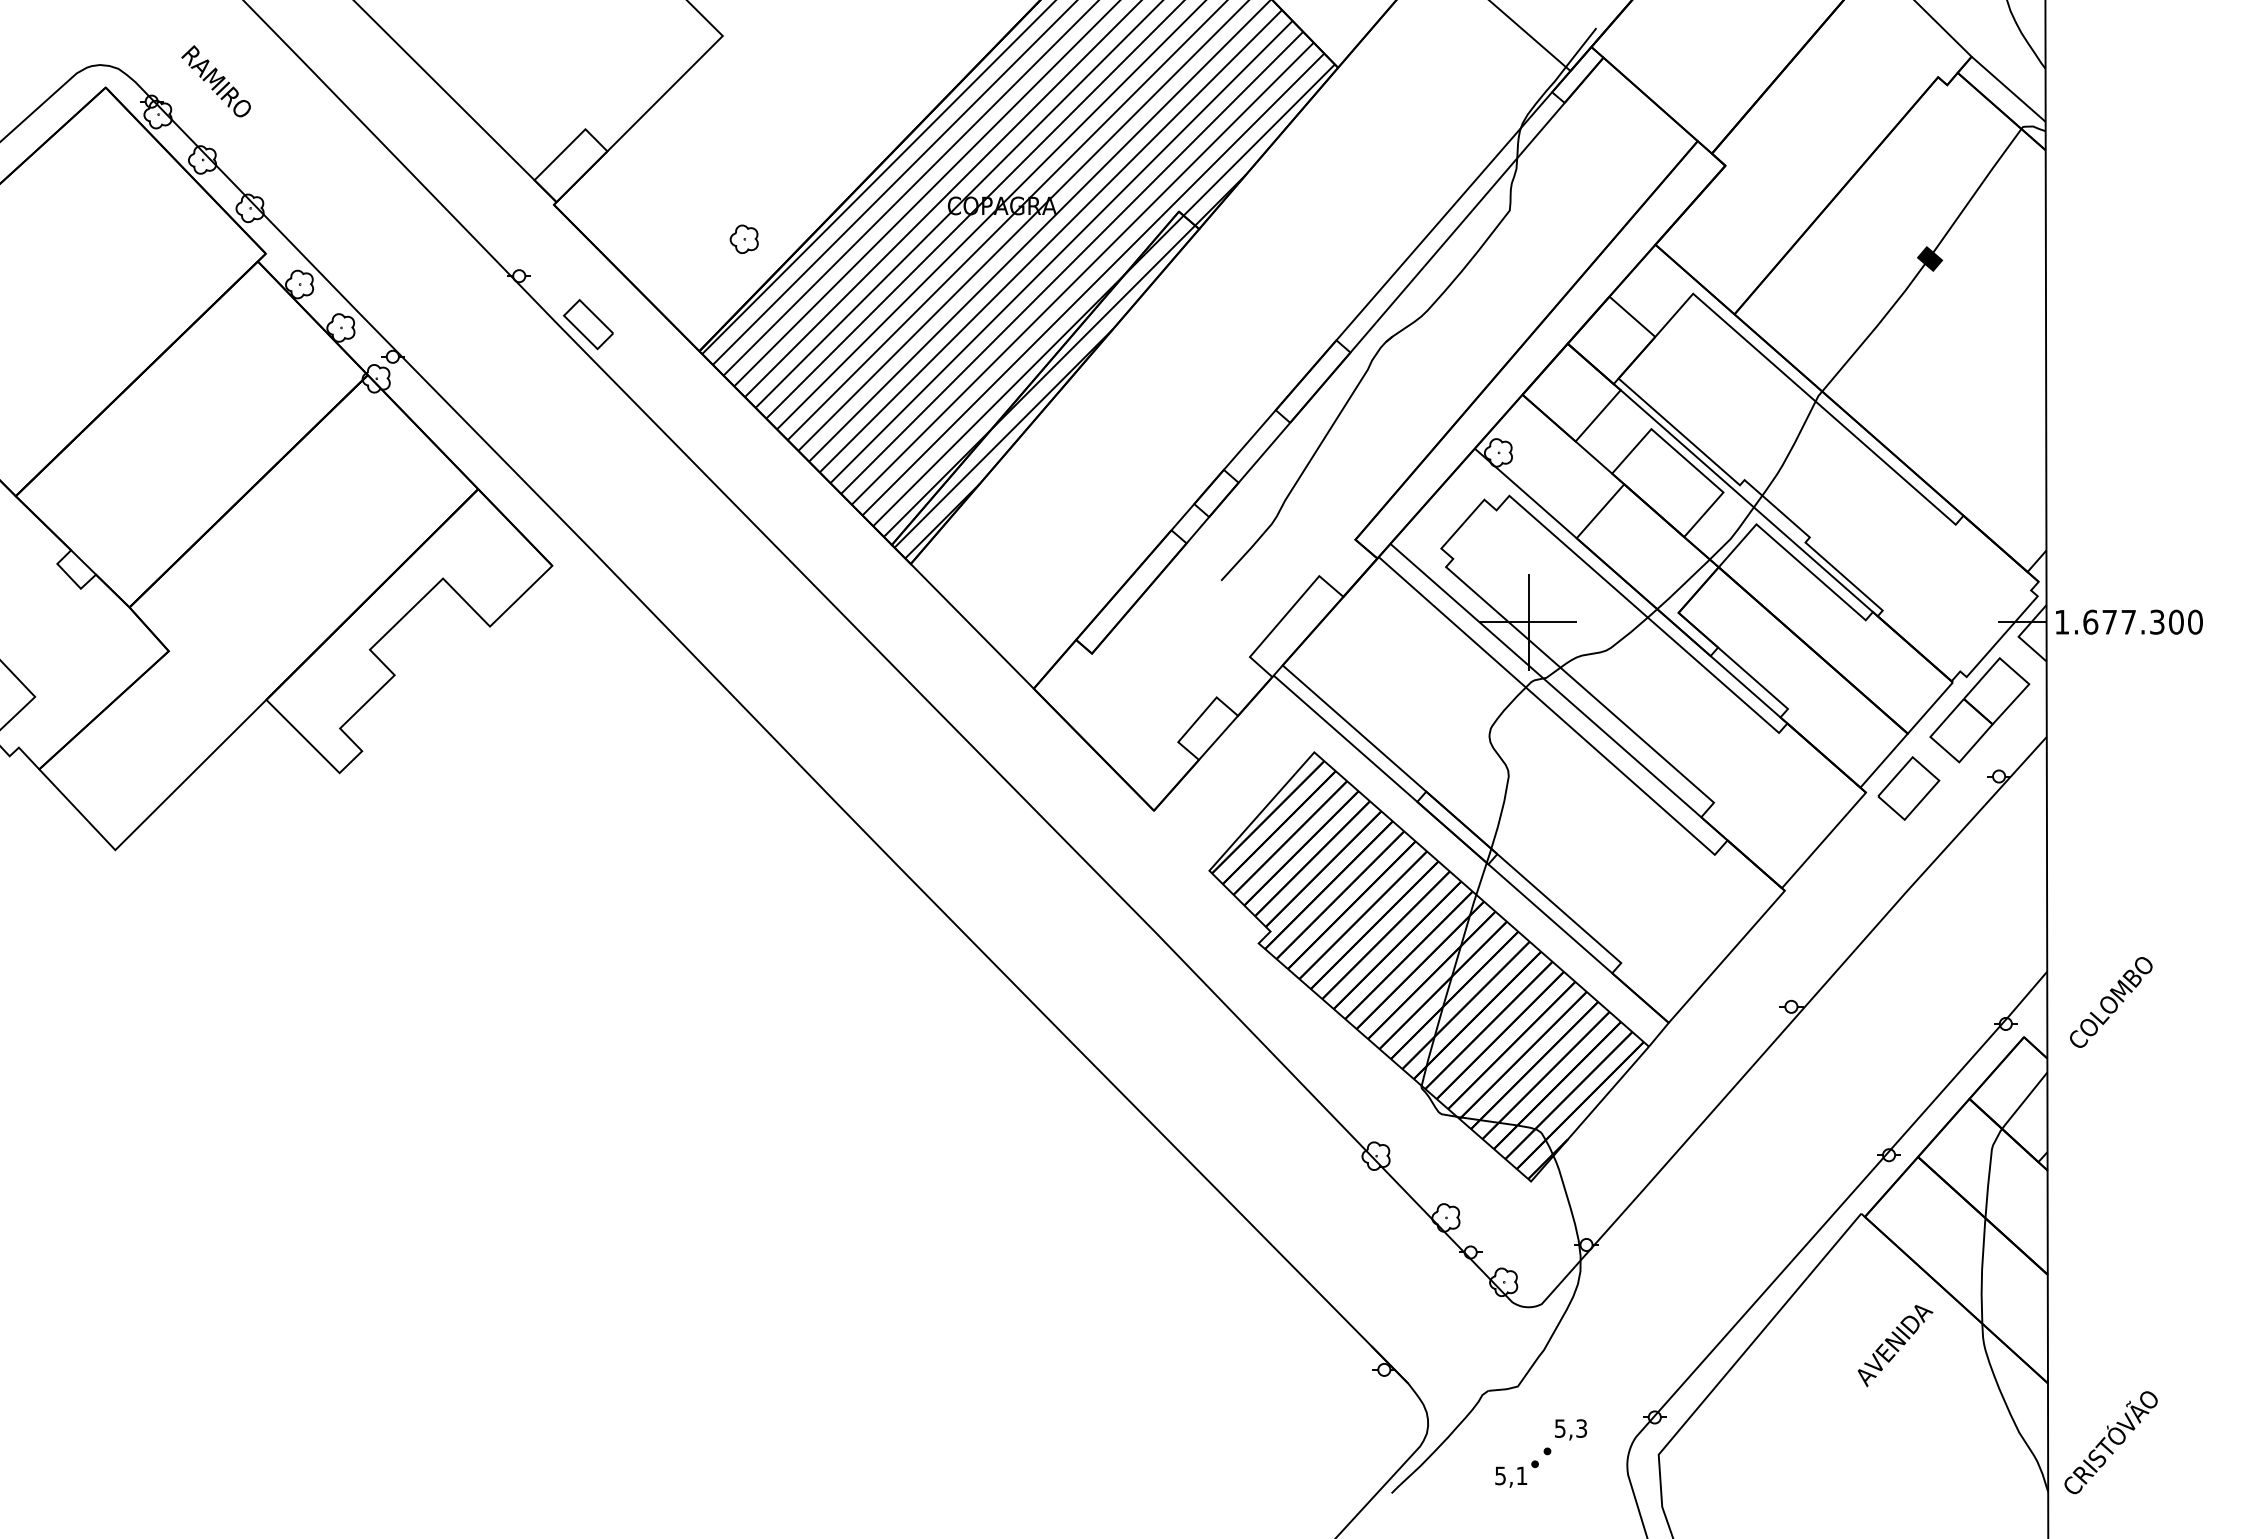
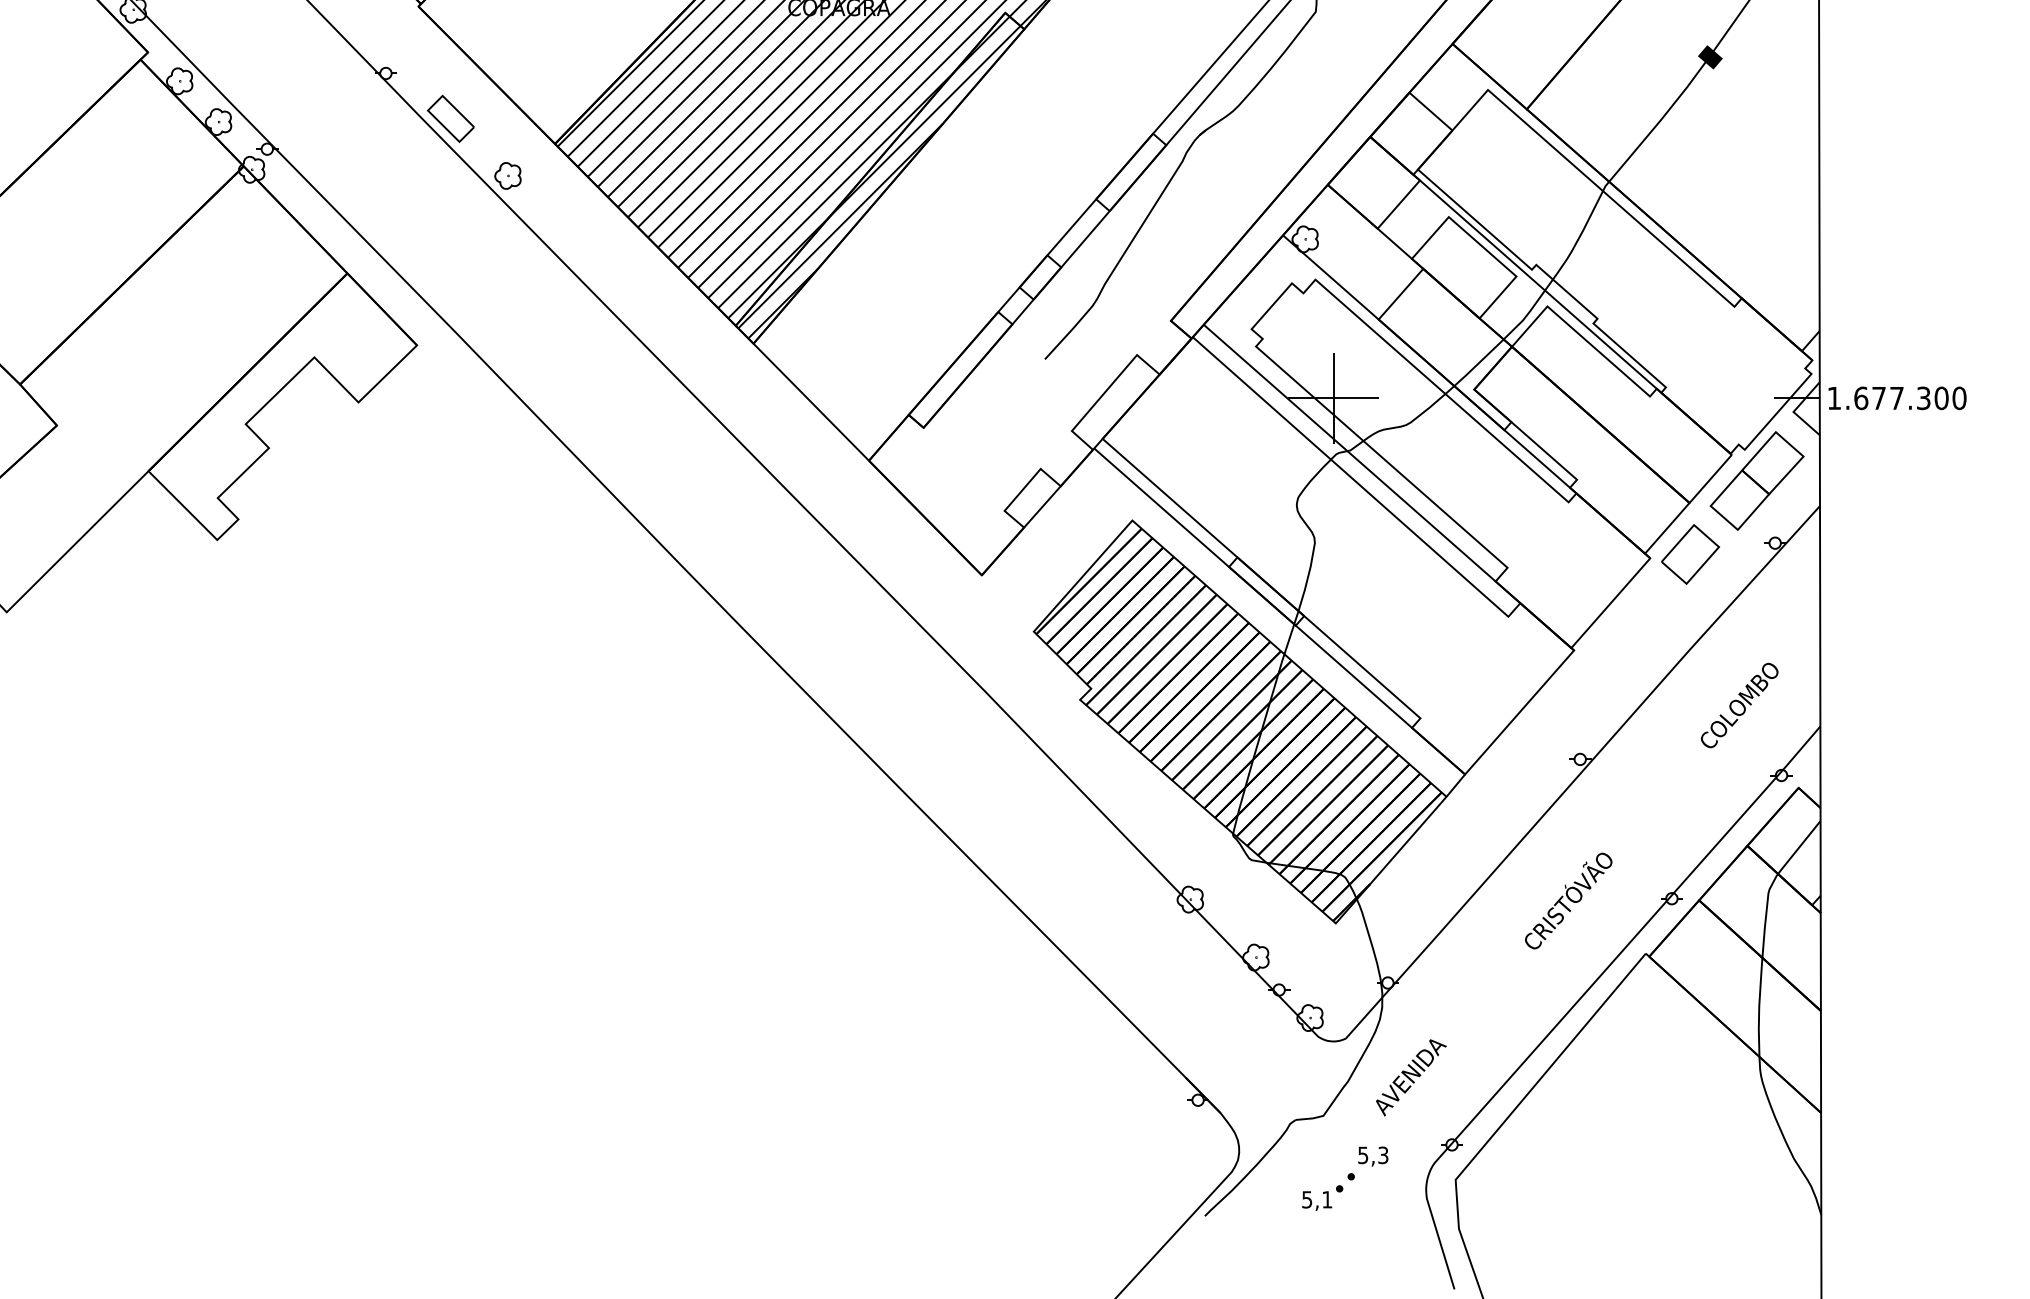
part: (743, 238) -> (507, 175), moved
text: (2111, 1002) -> (1739, 705), moved
text: (1895, 1346) -> (1411, 1078), moved
text: (2110, 1442) -> (1568, 900), moved

